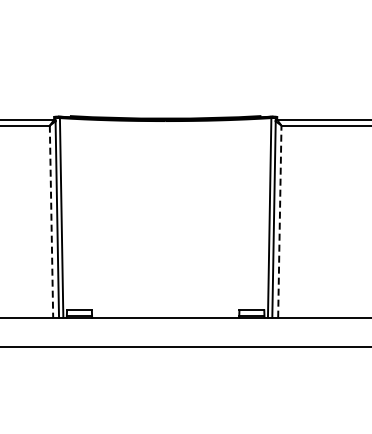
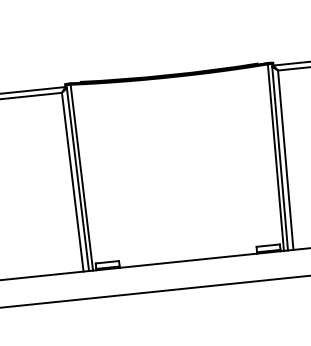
line: (51, 221) -> (72, 182), dashed -> solid
line: (279, 221) -> (285, 160), dashed -> solid

